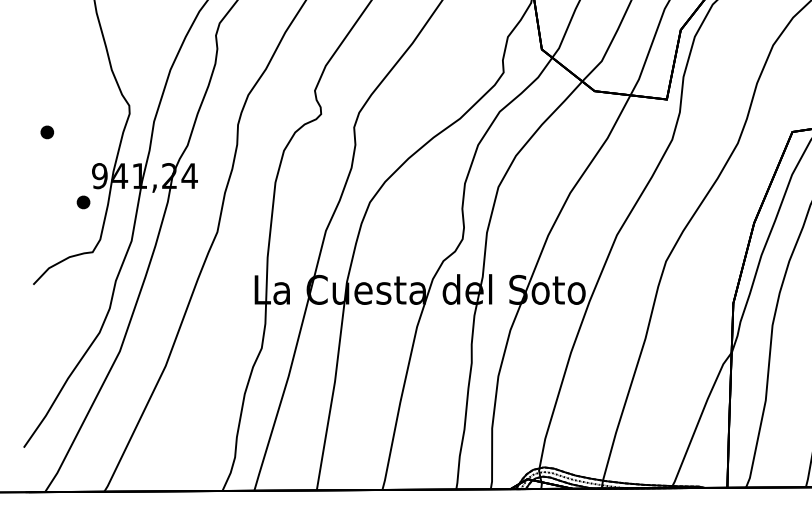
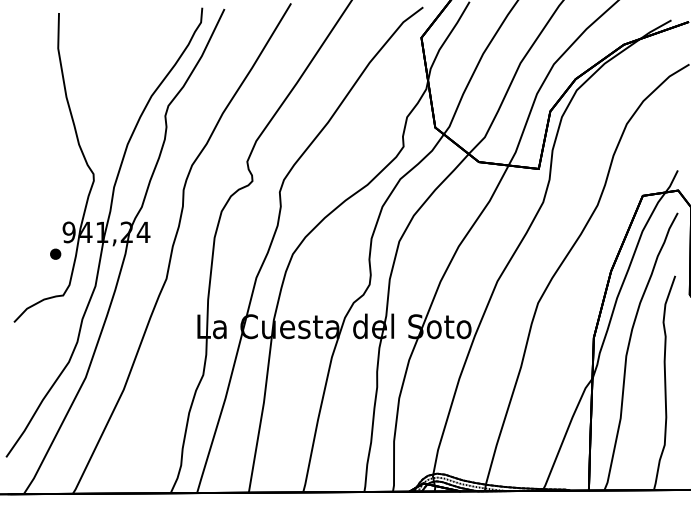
part: (47, 131) -> (25, 195), removed

